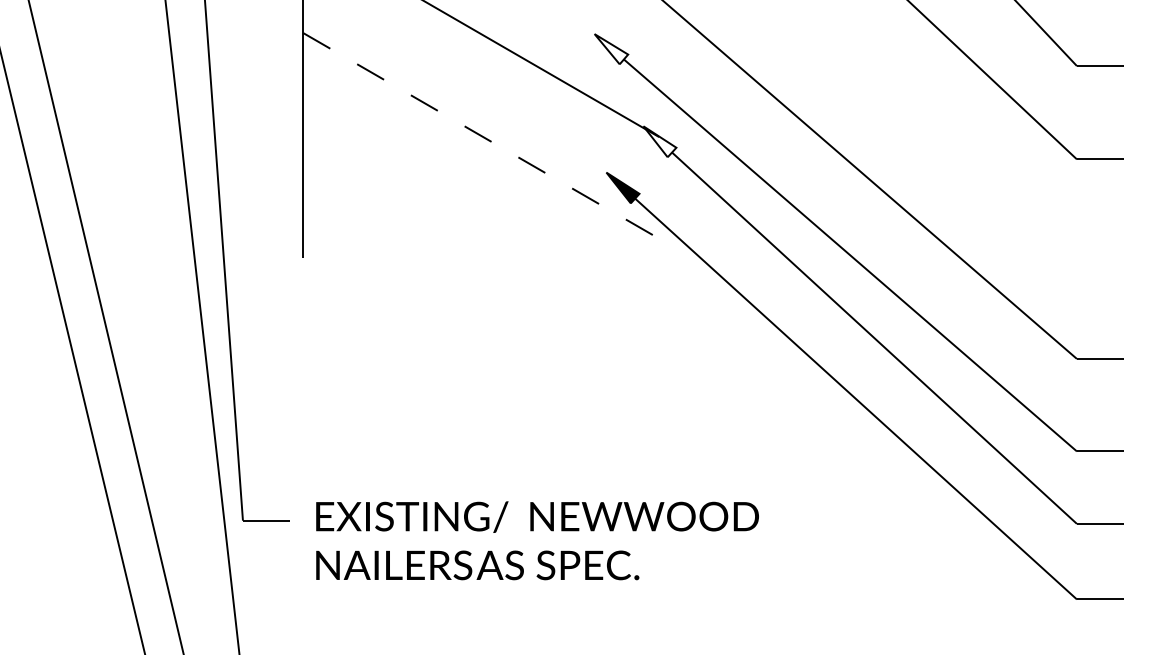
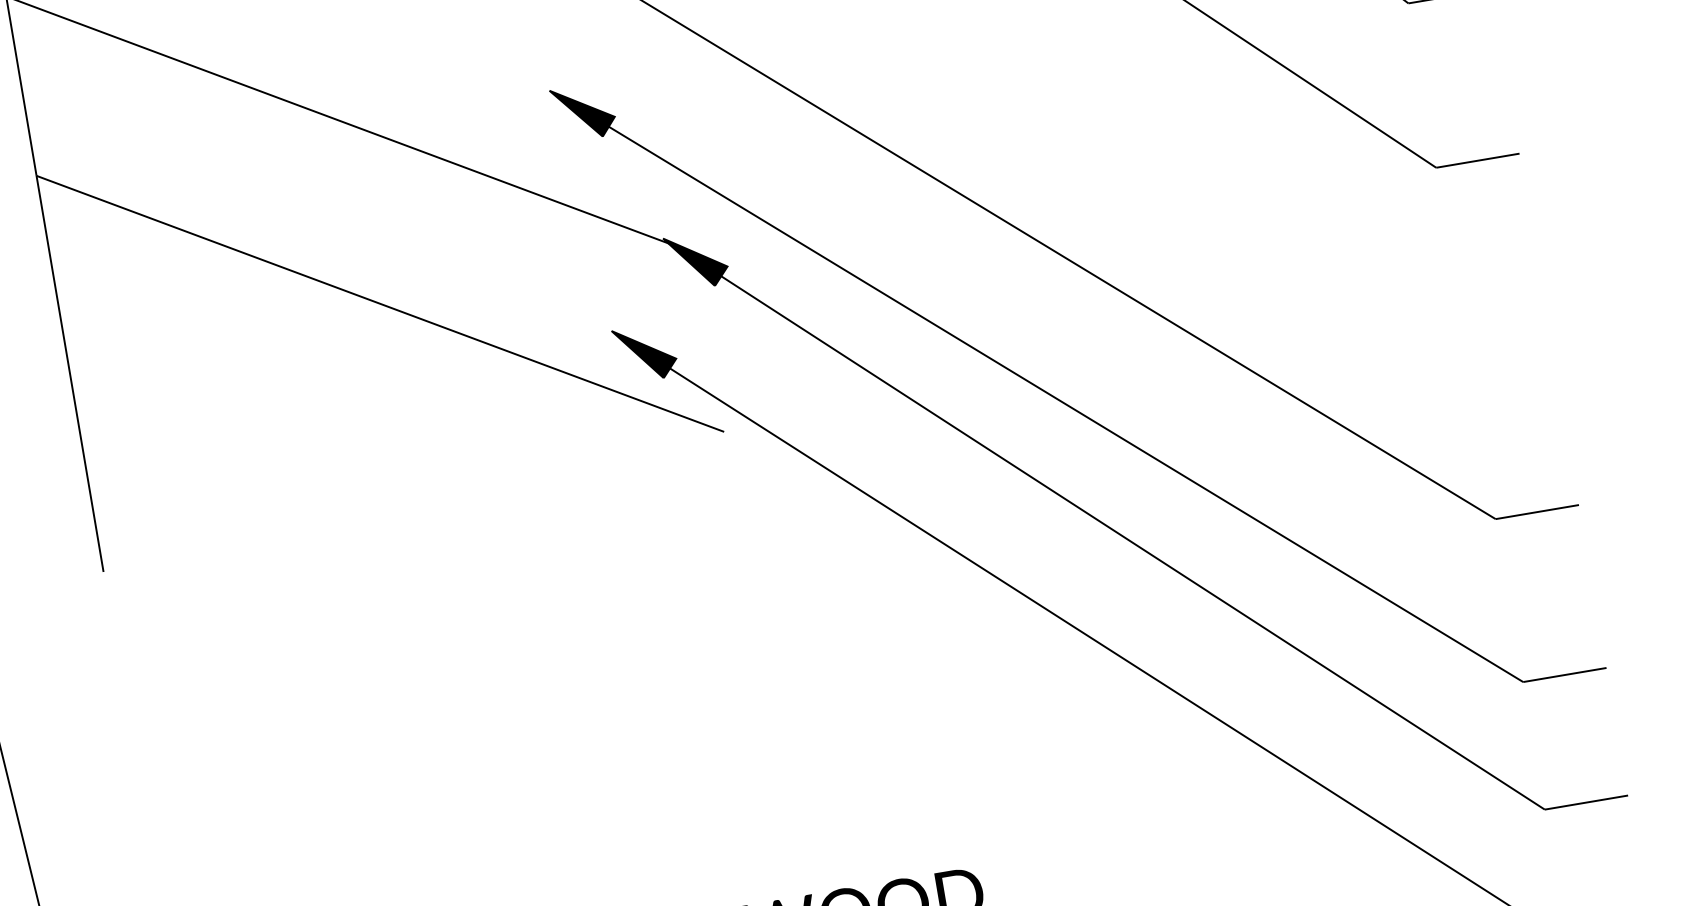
fill: (611, 49) -> (583, 112), added
line: (481, 136) -> (380, 304), dashed -> solid
fill: (659, 141) -> (695, 260), added

